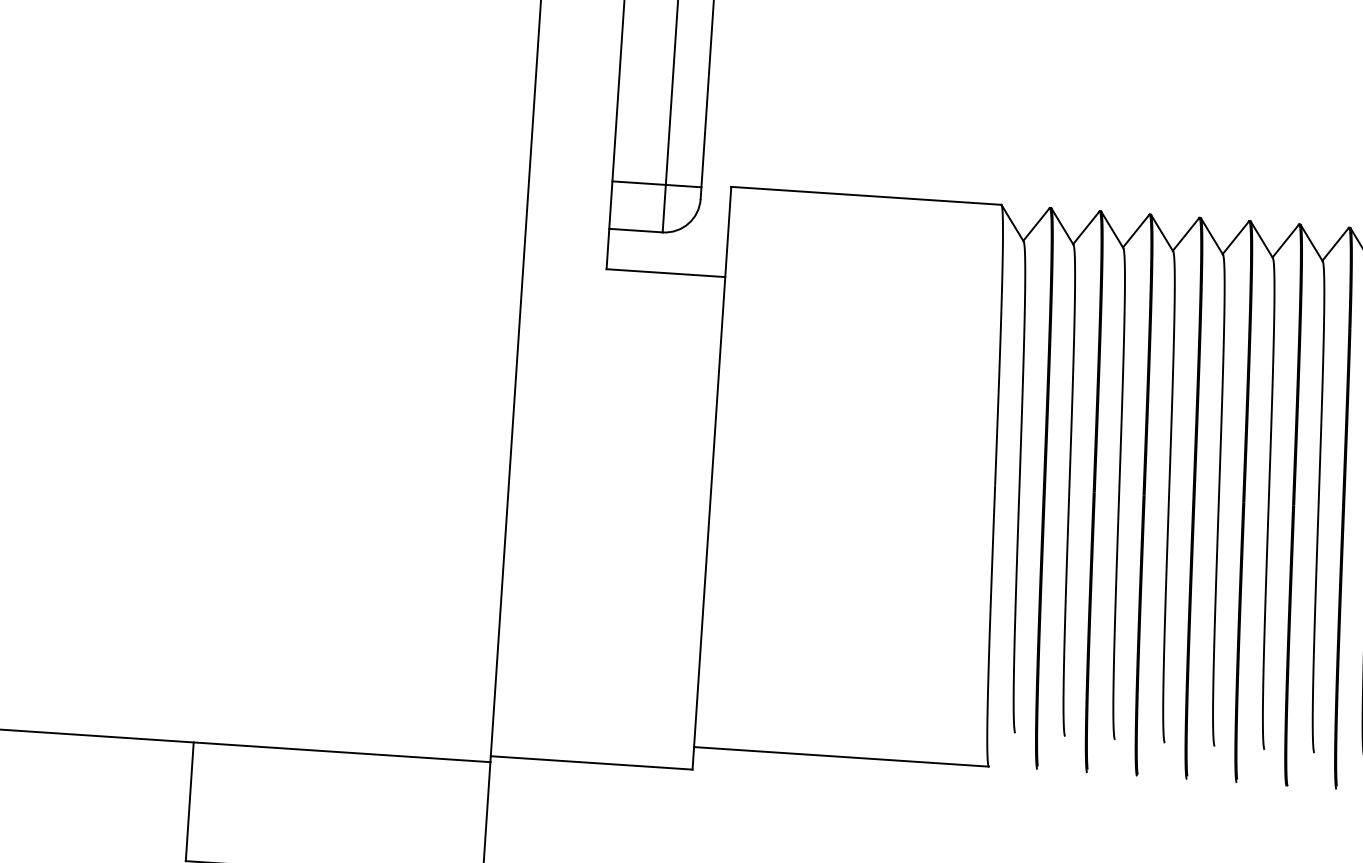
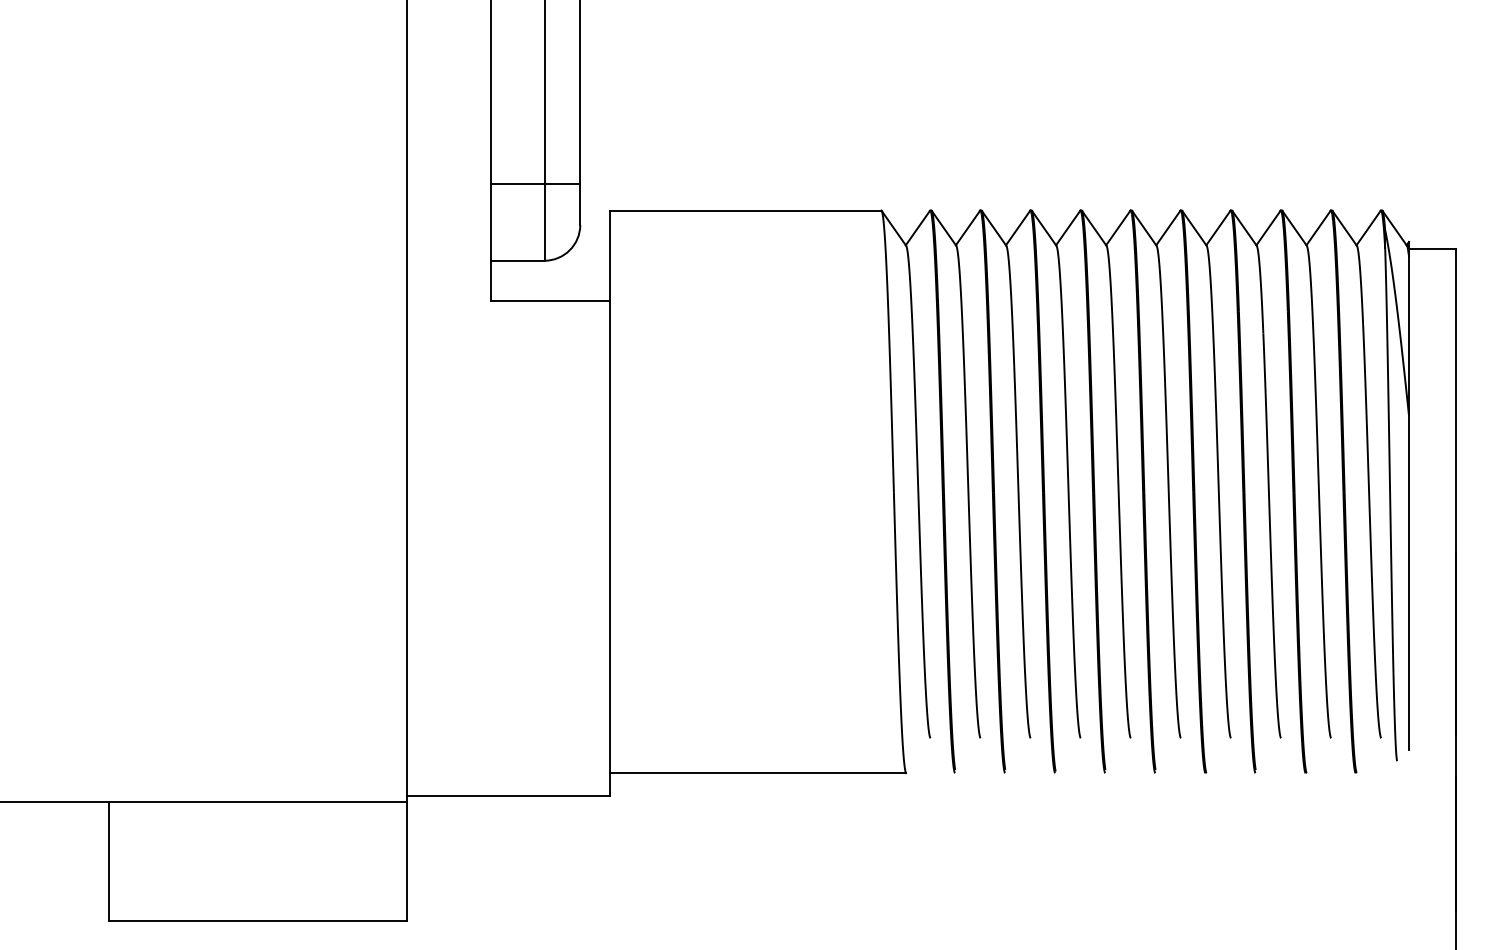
line: (656, 184) -> (535, 184), moved

